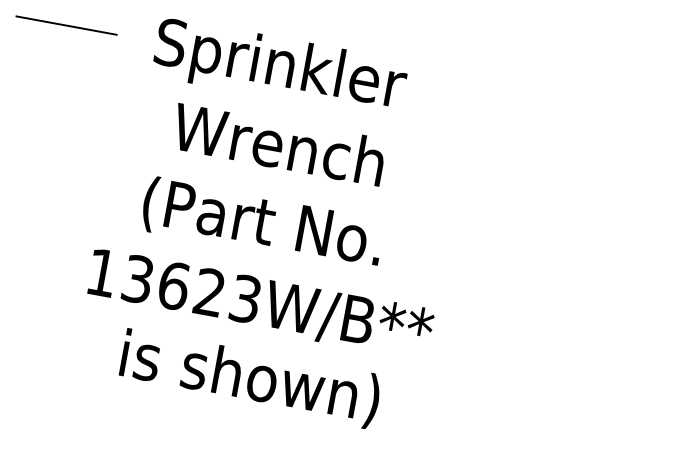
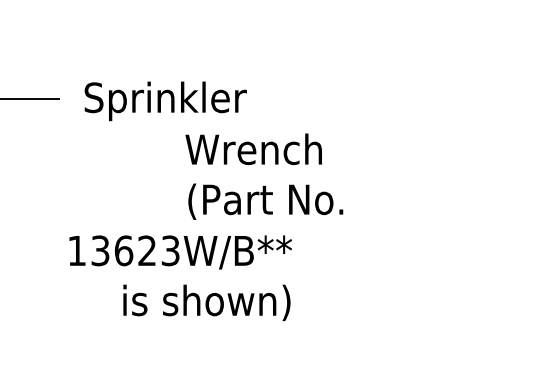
text: (278, 144) -> (253, 149), moved
text: (262, 223) -> (265, 201), moved
text: (249, 378) -> (206, 302), moved

